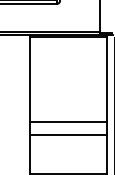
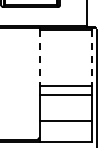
line: (30, 80) -> (40, 58), solid -> dashed
line: (106, 80) -> (91, 58), solid -> dashed

